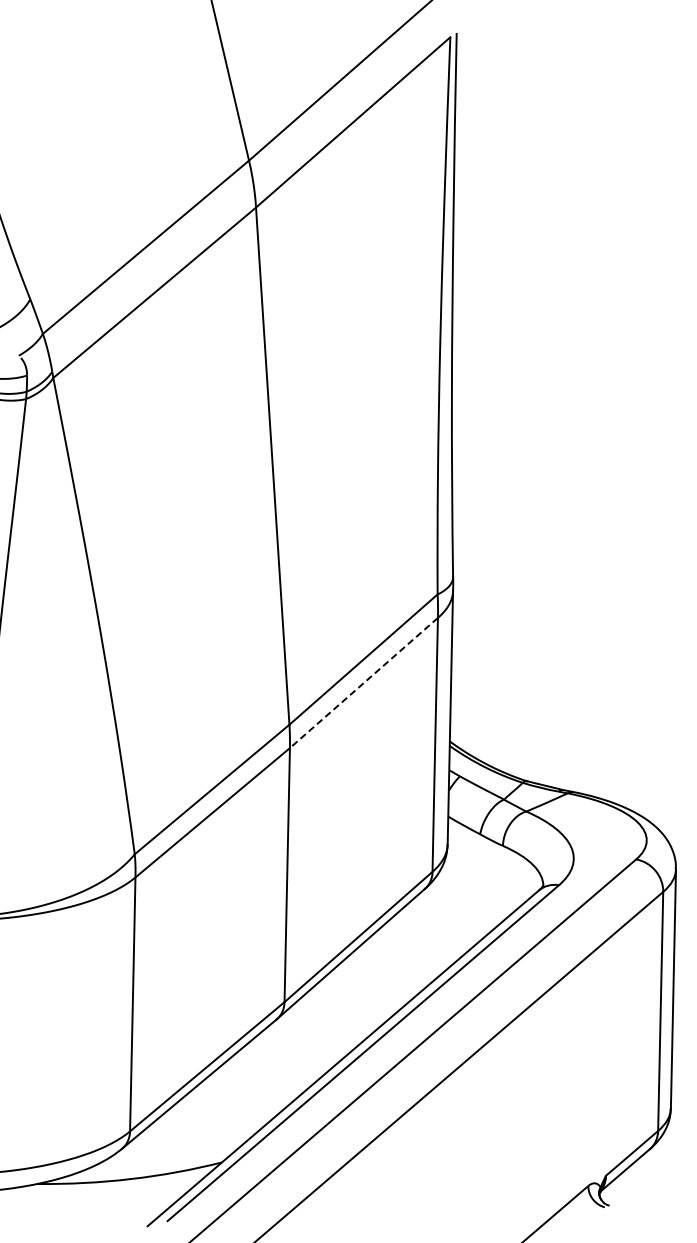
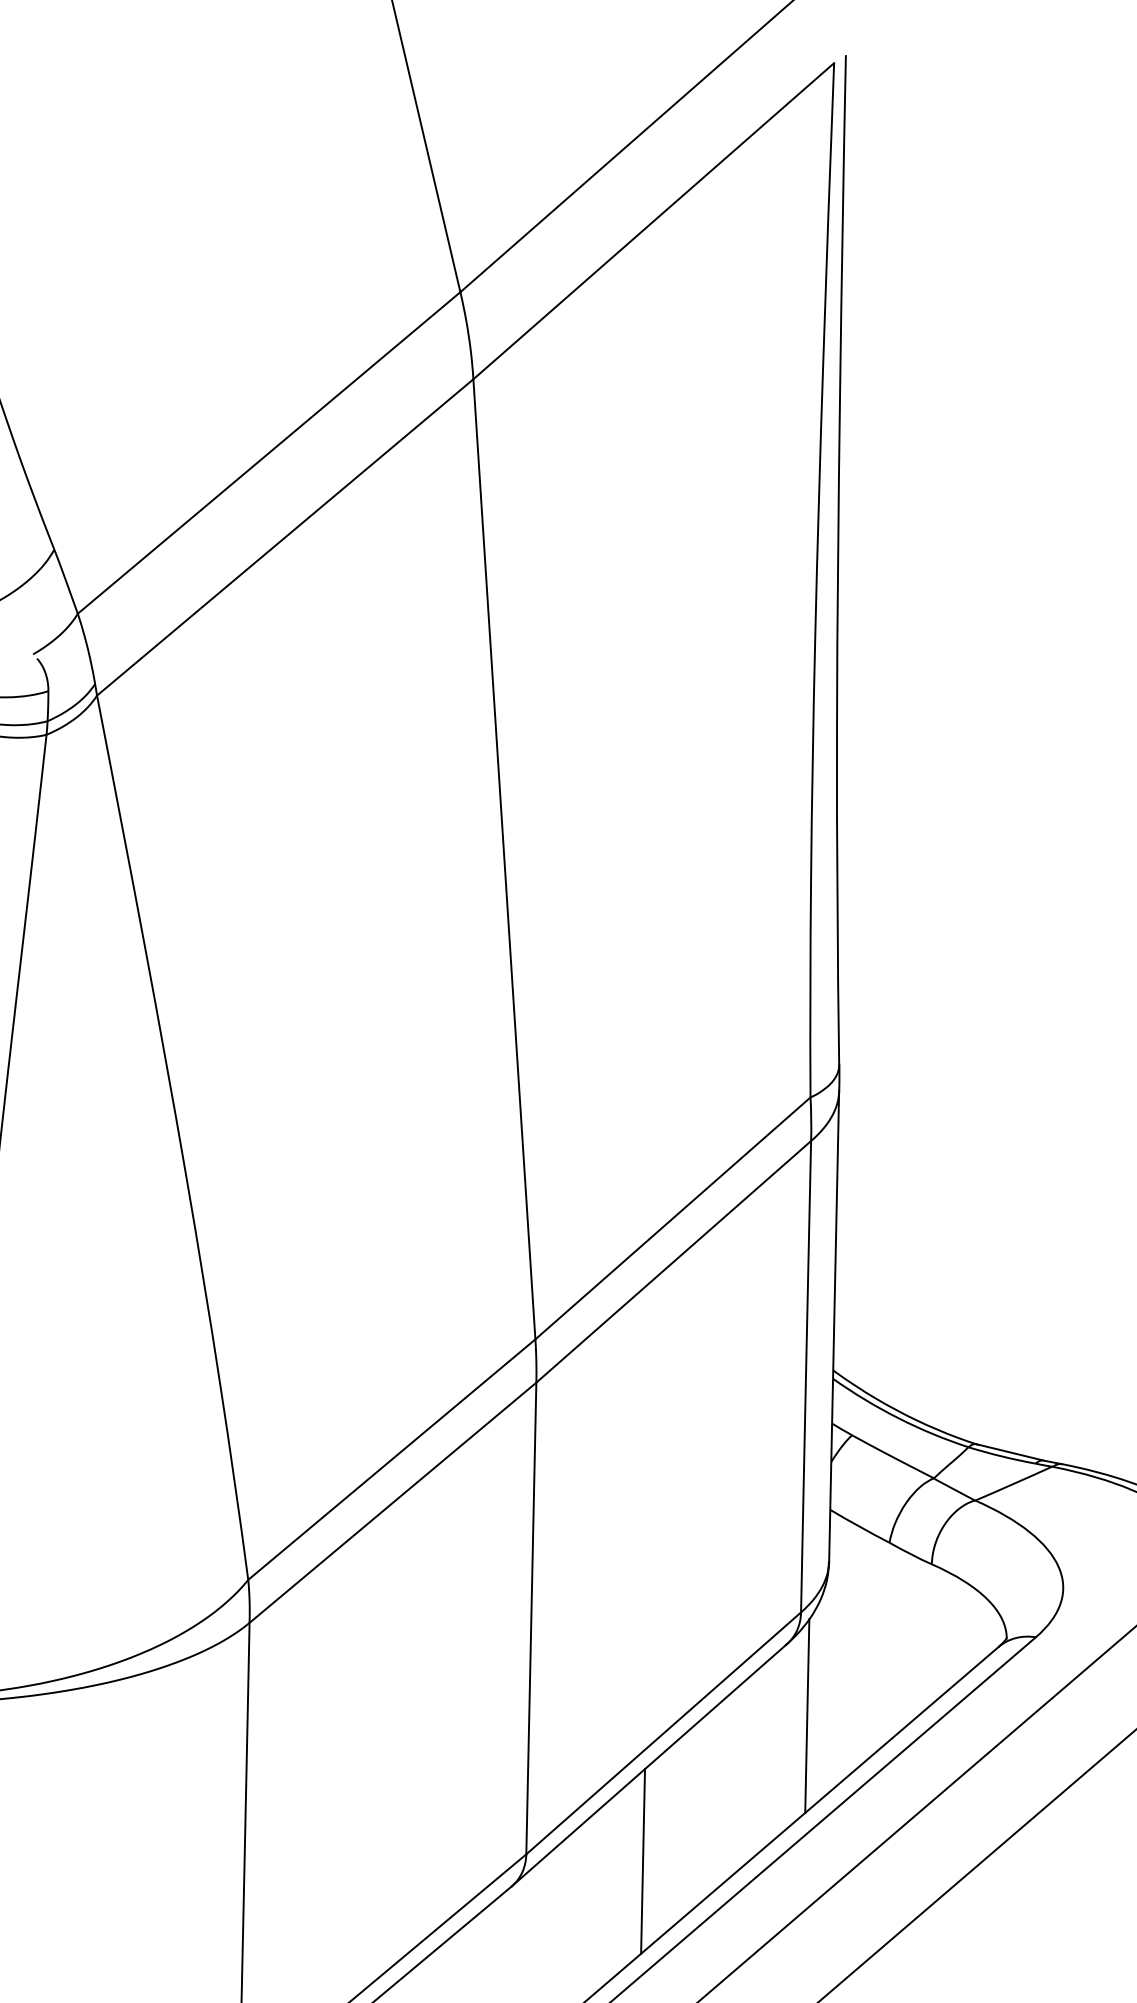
line: (363, 682) -> (672, 1260), dashed -> solid
line: (435, 927) -> (806, 1715), added
line: (347, 1005) -> (643, 1860), added

